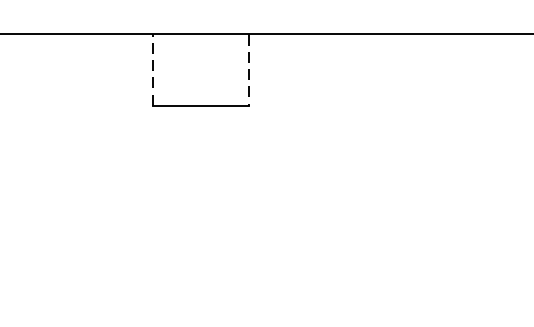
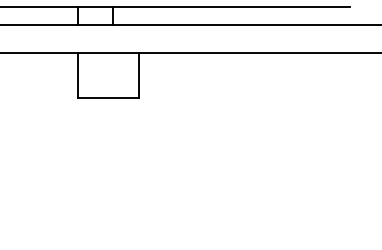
line: (153, 70) -> (78, 75), dashed -> solid
line: (249, 70) -> (139, 75), dashed -> solid

